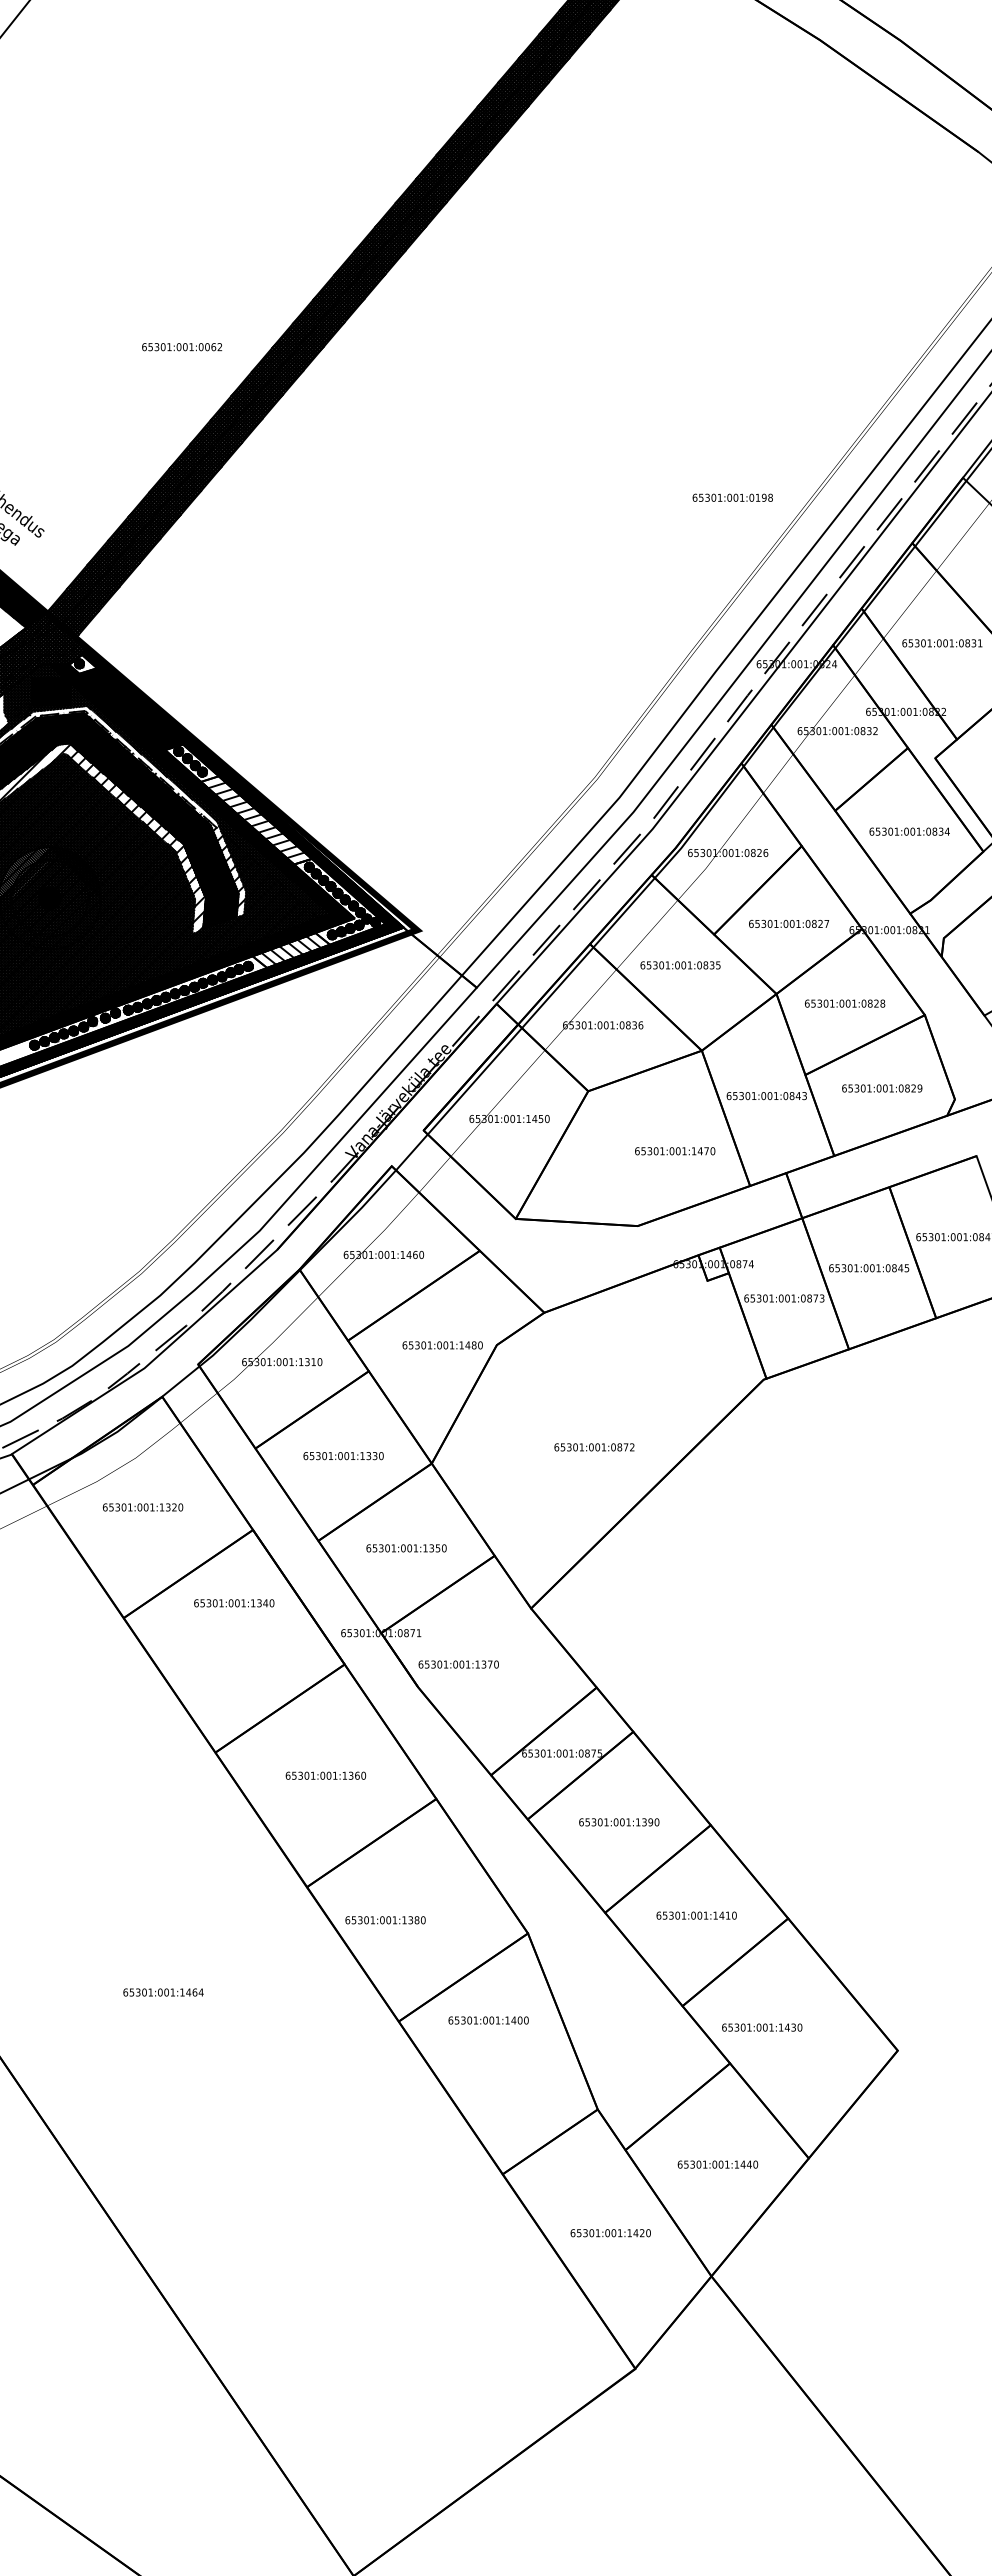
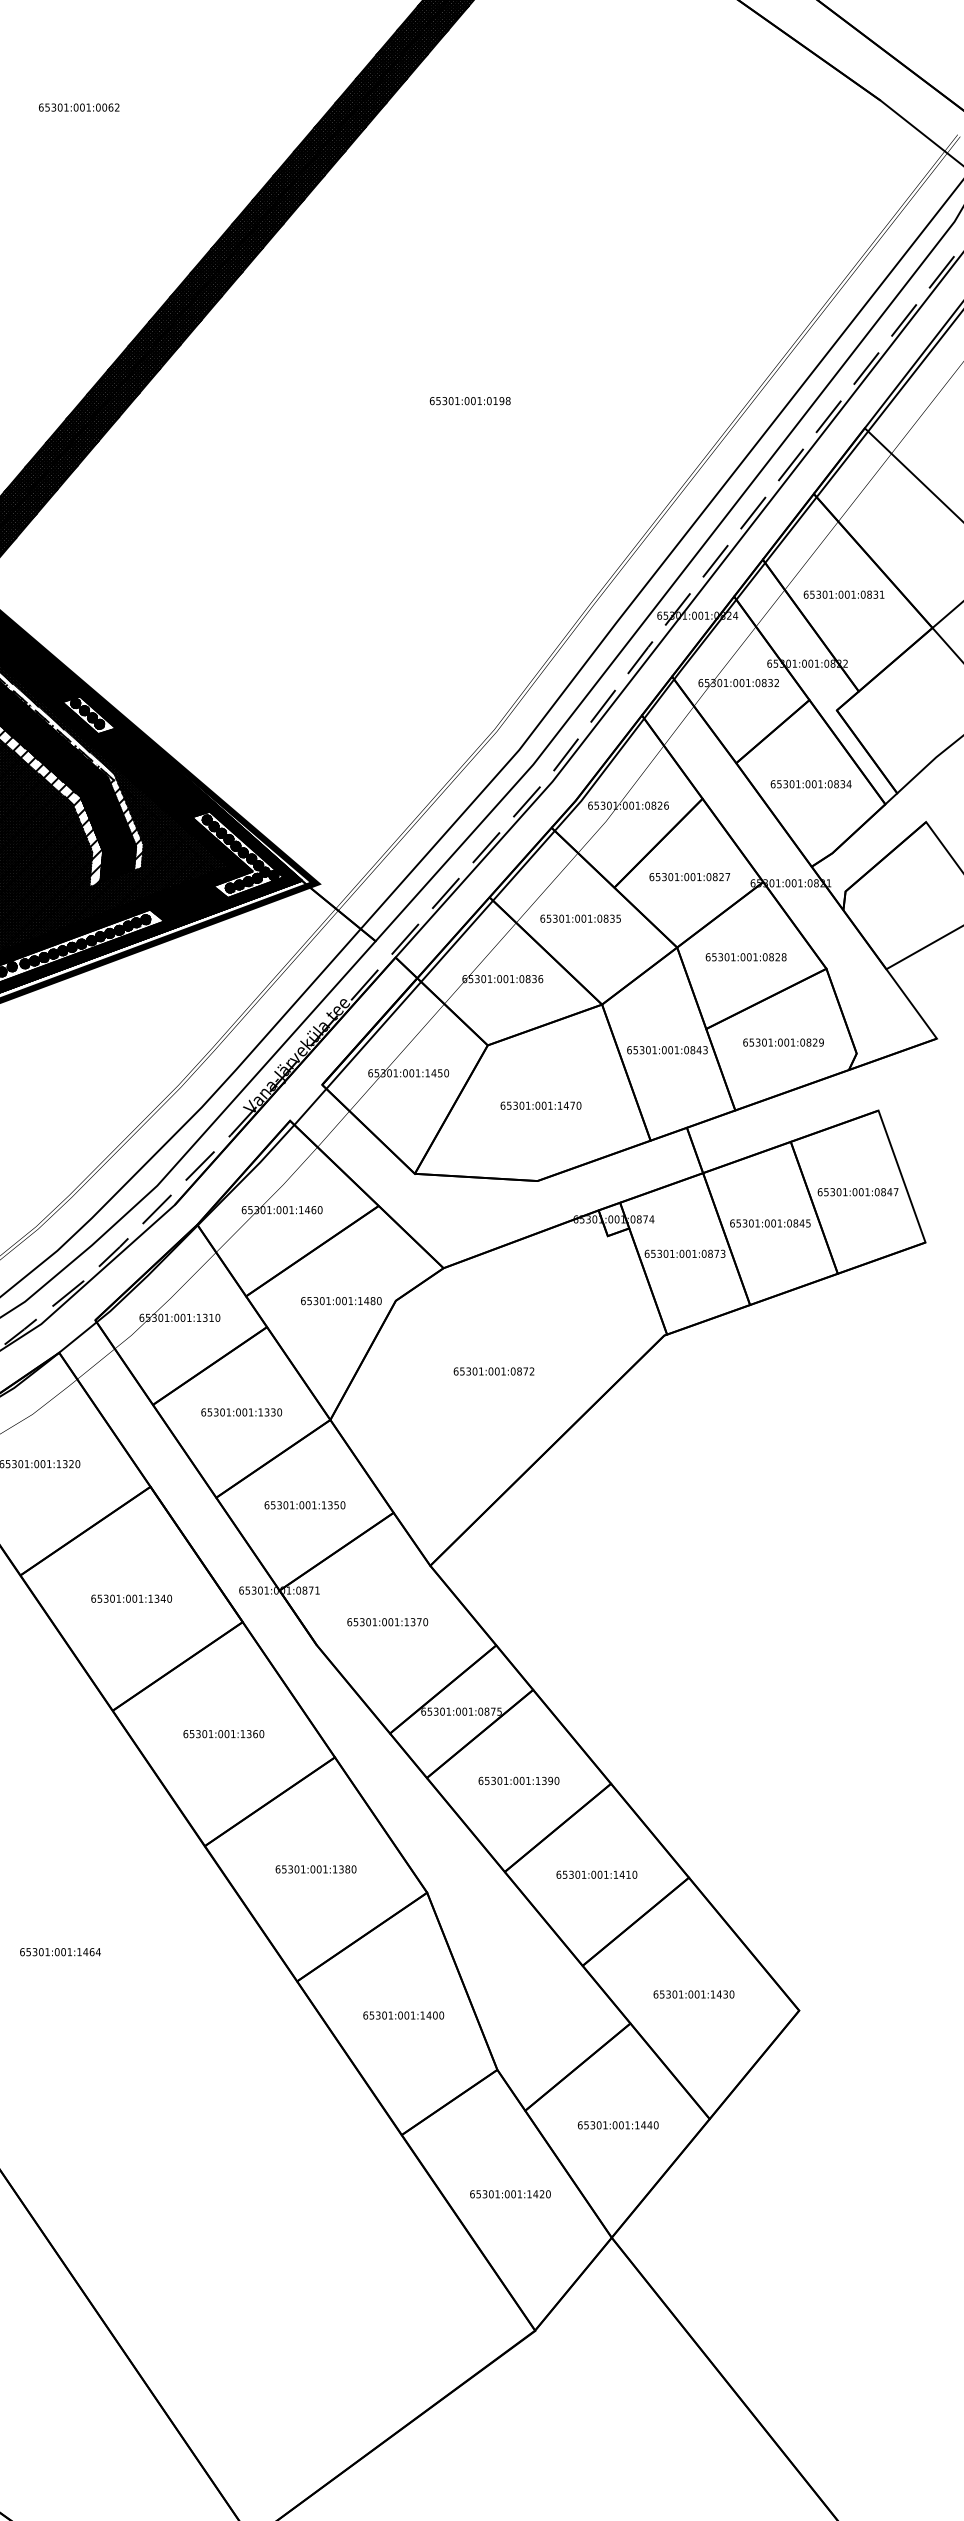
text: (182, 347) -> (79, 107), moved
text: (732, 497) -> (469, 400), moved
hatch: (256, 820) -> (154, 772), added
hatch: (291, 950) -> (189, 903), added
text: (675, 1151) -> (541, 1106), moved
text: (594, 1447) -> (494, 1371), moved
text: (234, 1603) -> (131, 1598), moved
text: (458, 1664) -> (387, 1622), moved
text: (385, 1920) -> (316, 1869), moved
text: (488, 2020) -> (403, 2015), moved
text: (762, 2027) -> (694, 1994), moved

